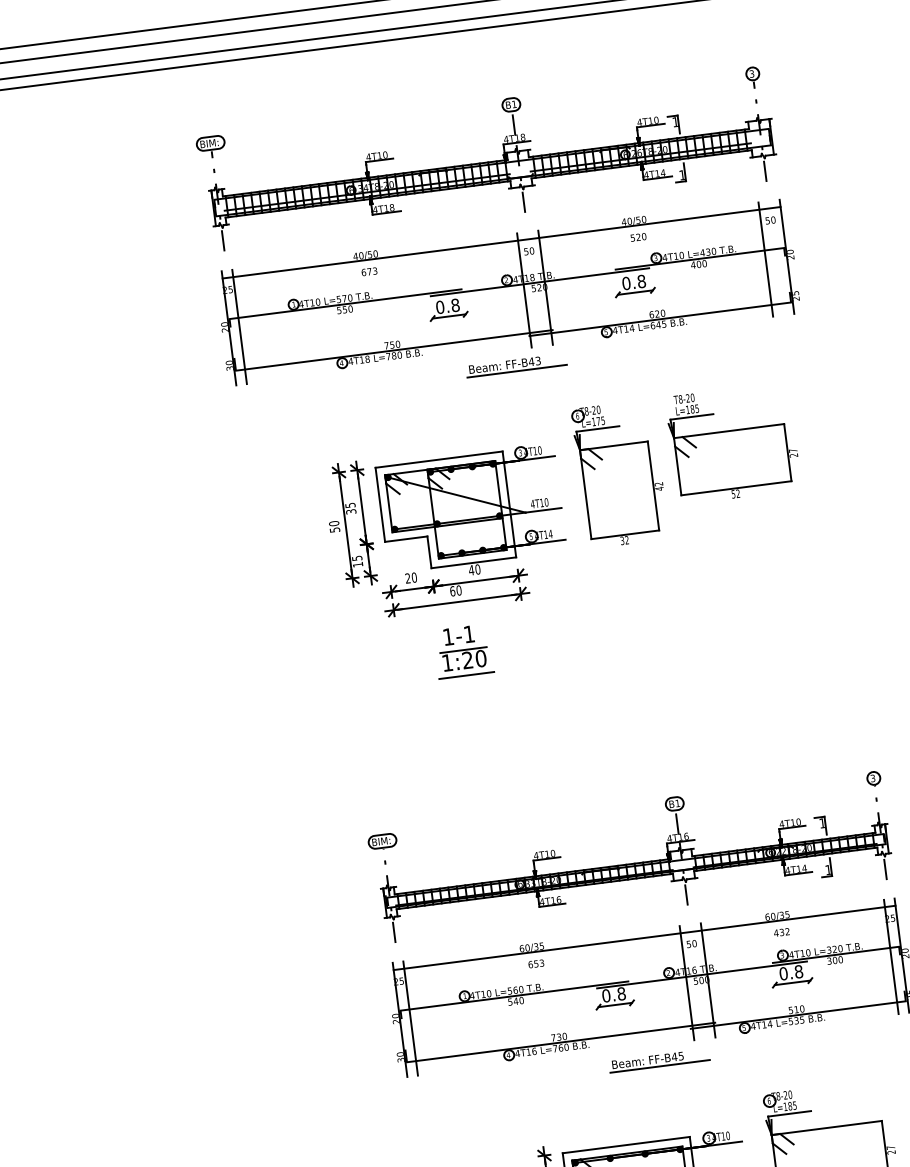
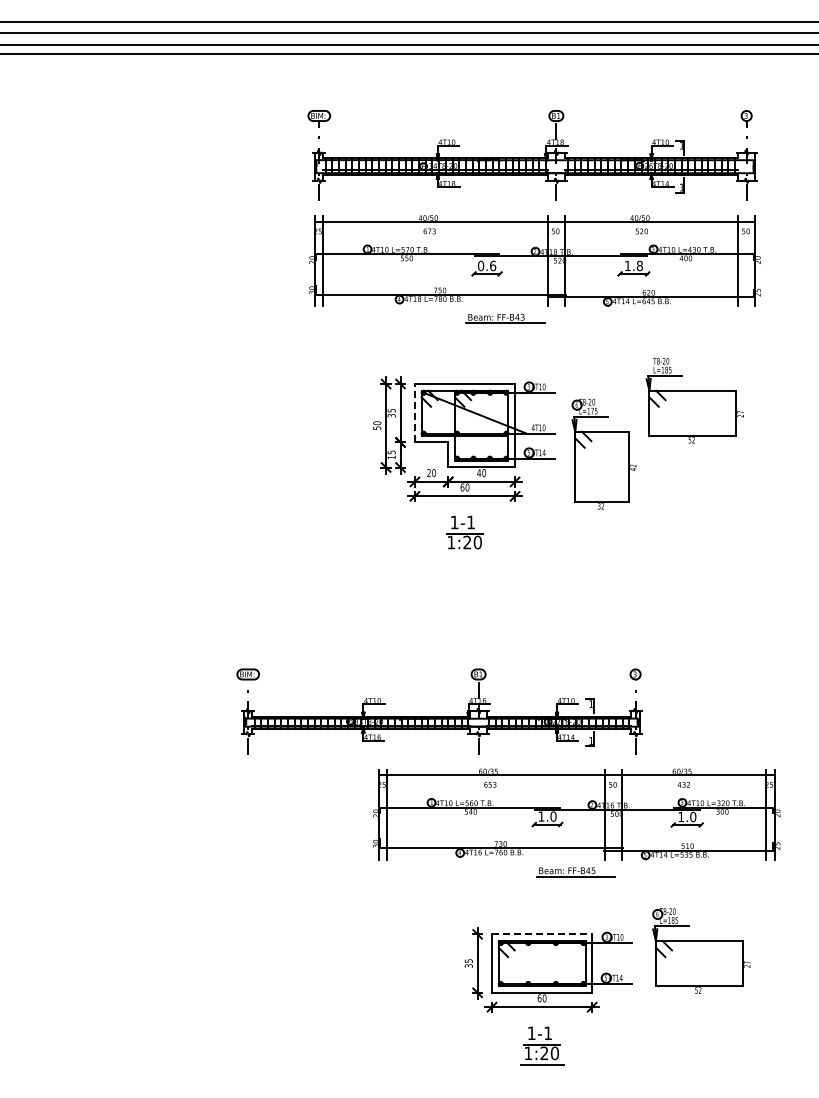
text: (625, 282) -> (627, 265), 0.8 -> 1.8
text: (455, 304) -> (493, 265), 0.8 -> 0.6
part: (516, 365) -> (505, 318), moved
part: (619, 473) -> (603, 453), moved
line: (379, 503) -> (414, 412), solid -> dashed
line: (466, 675) -> (464, 554), removed
part: (631, 857) -> (439, 711), moved
text: (791, 972) -> (687, 816), 0.8 -> 1.0
text: (613, 994) -> (547, 816), 0.8 -> 1.0
line: (626, 1145) -> (542, 934), solid -> dashed

